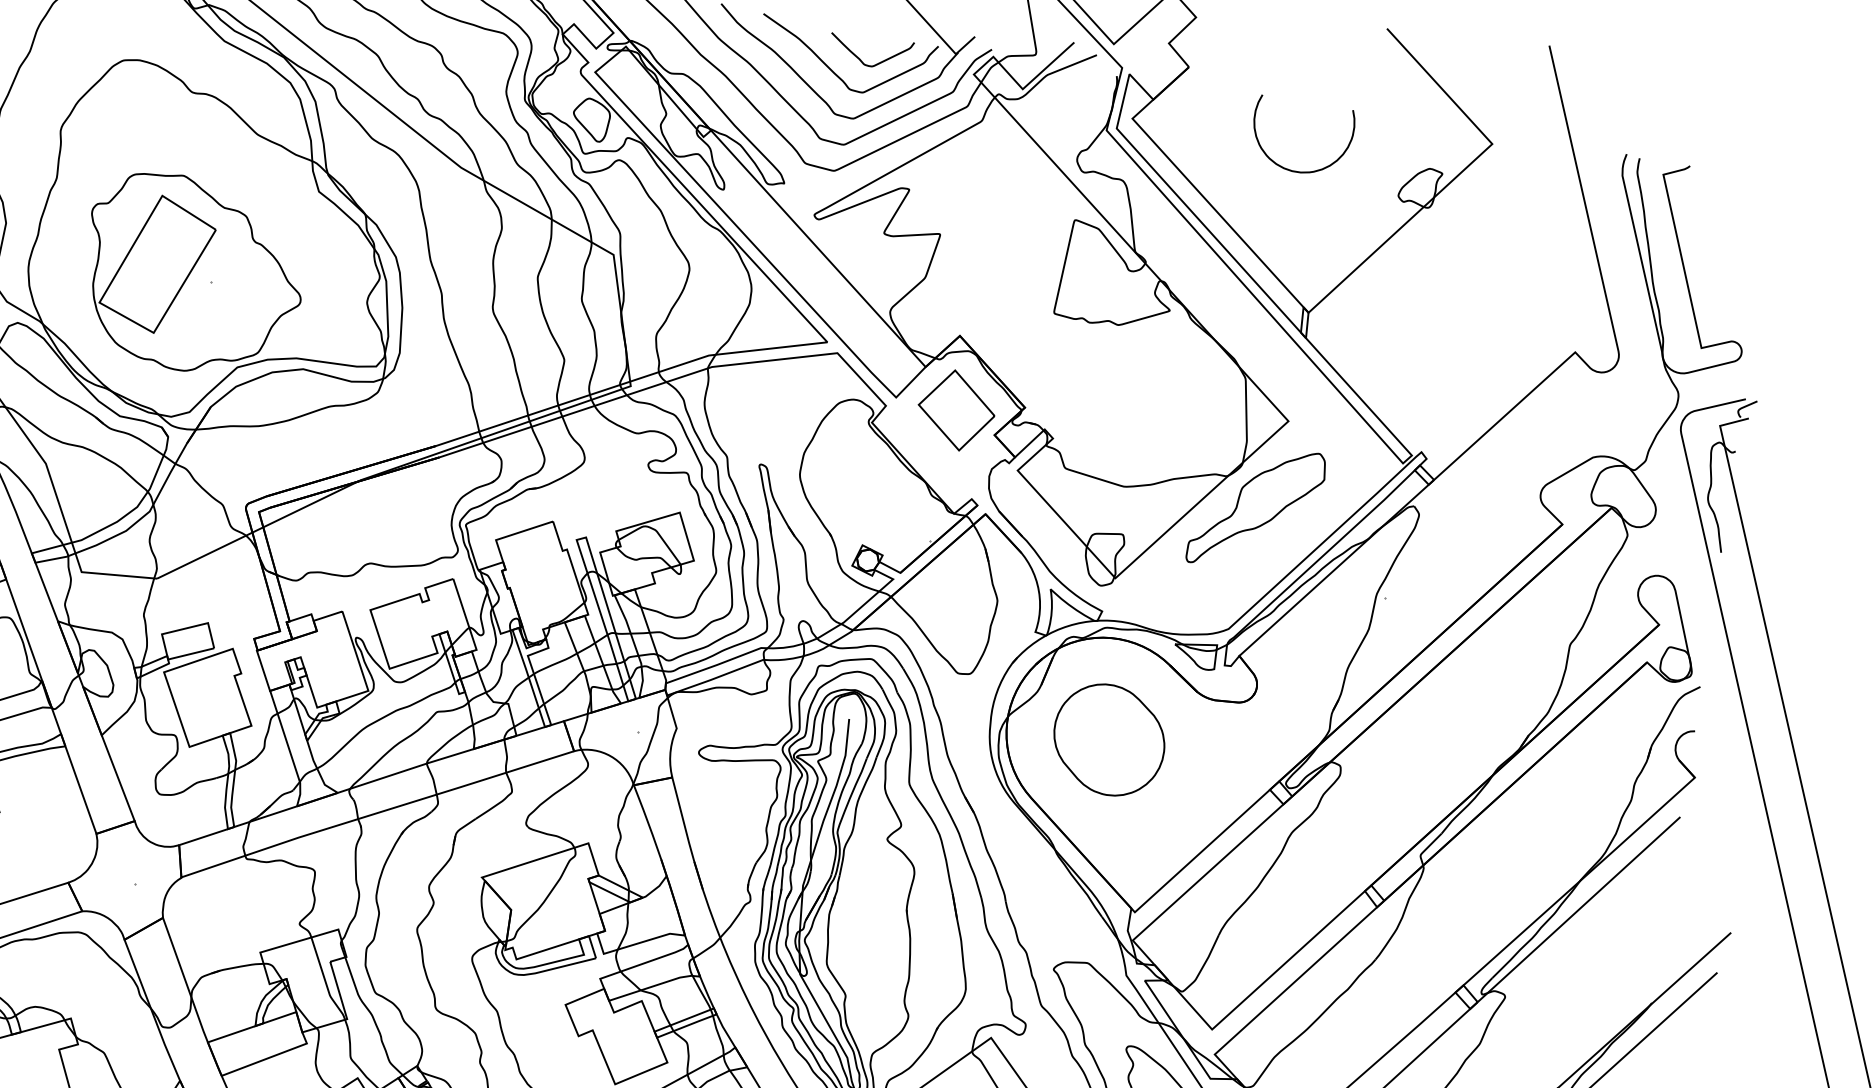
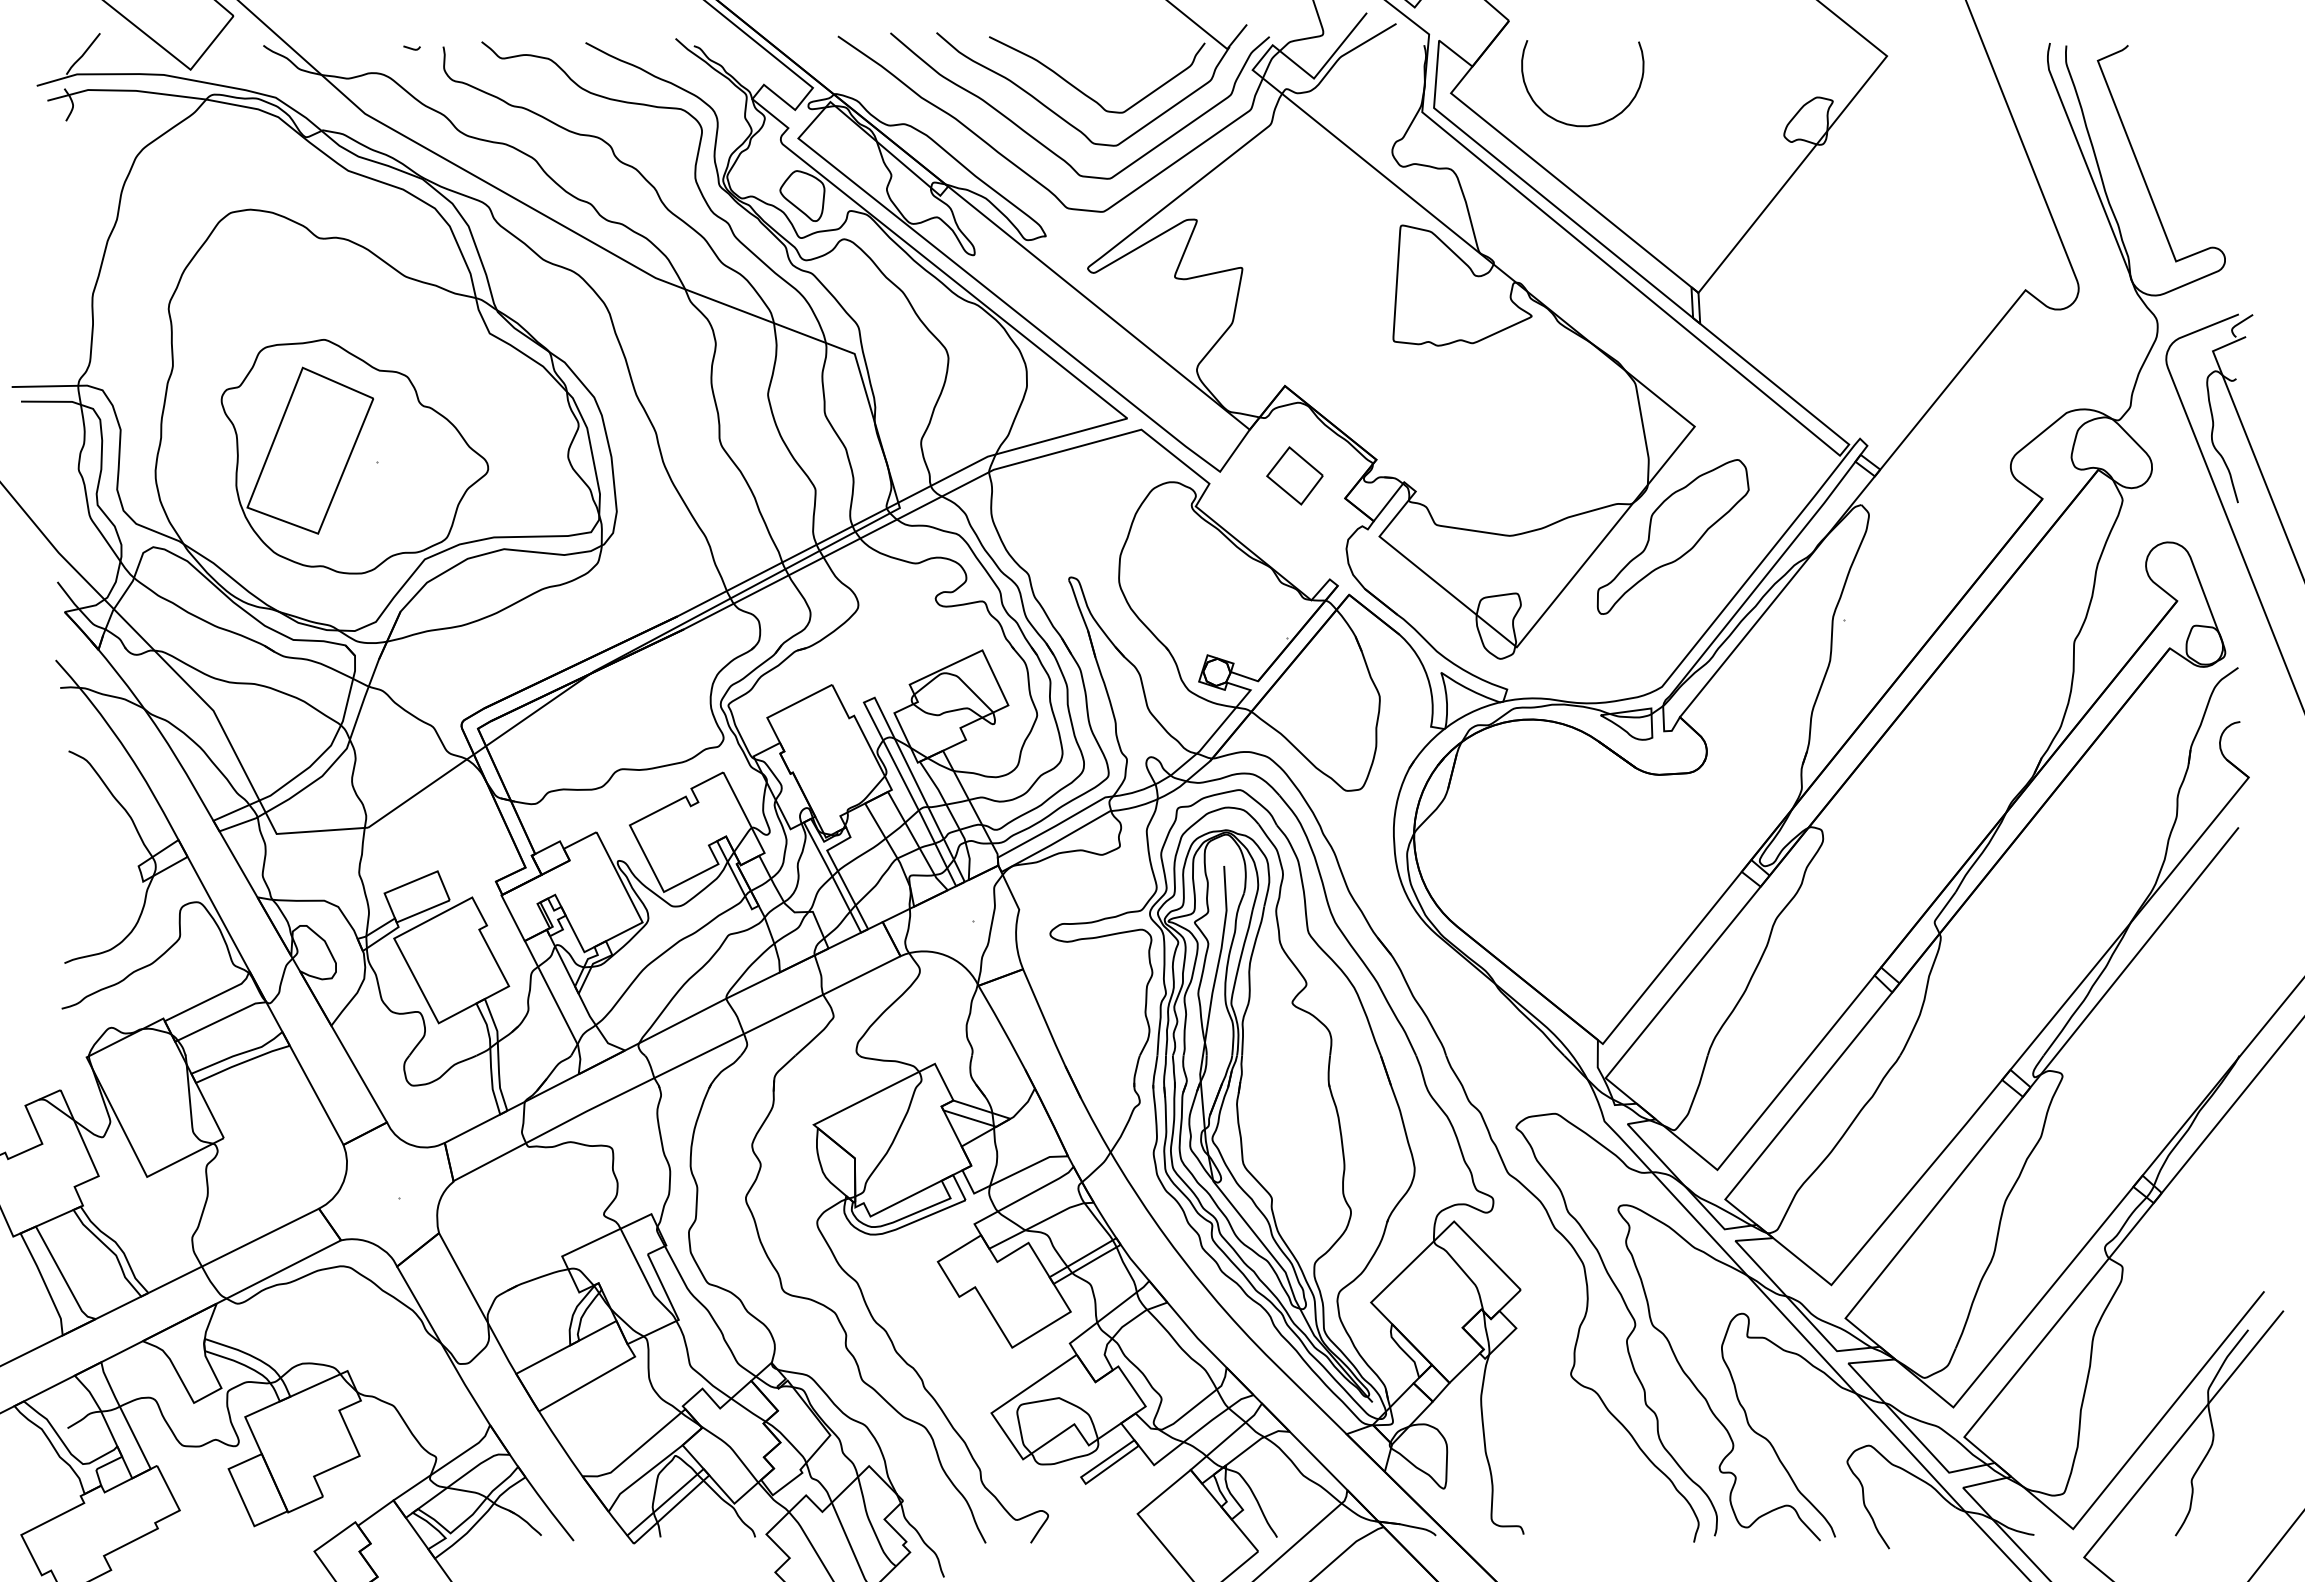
curve: (860, 58) -> (1113, 72), removed
curve: (1290, 169) -> (1574, 124), moved
part: (956, 410) -> (1294, 475), size x0.6
part: (1108, 740) -> (1539, 842), removed

